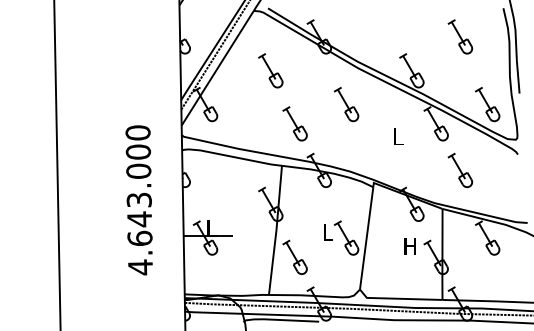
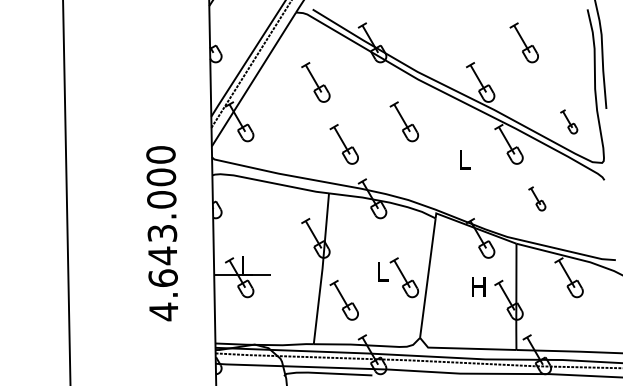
part: (459, 36) -> (523, 42), moved
part: (487, 104) -> (568, 121), size x0.6
part: (459, 170) -> (536, 198), size x0.6

